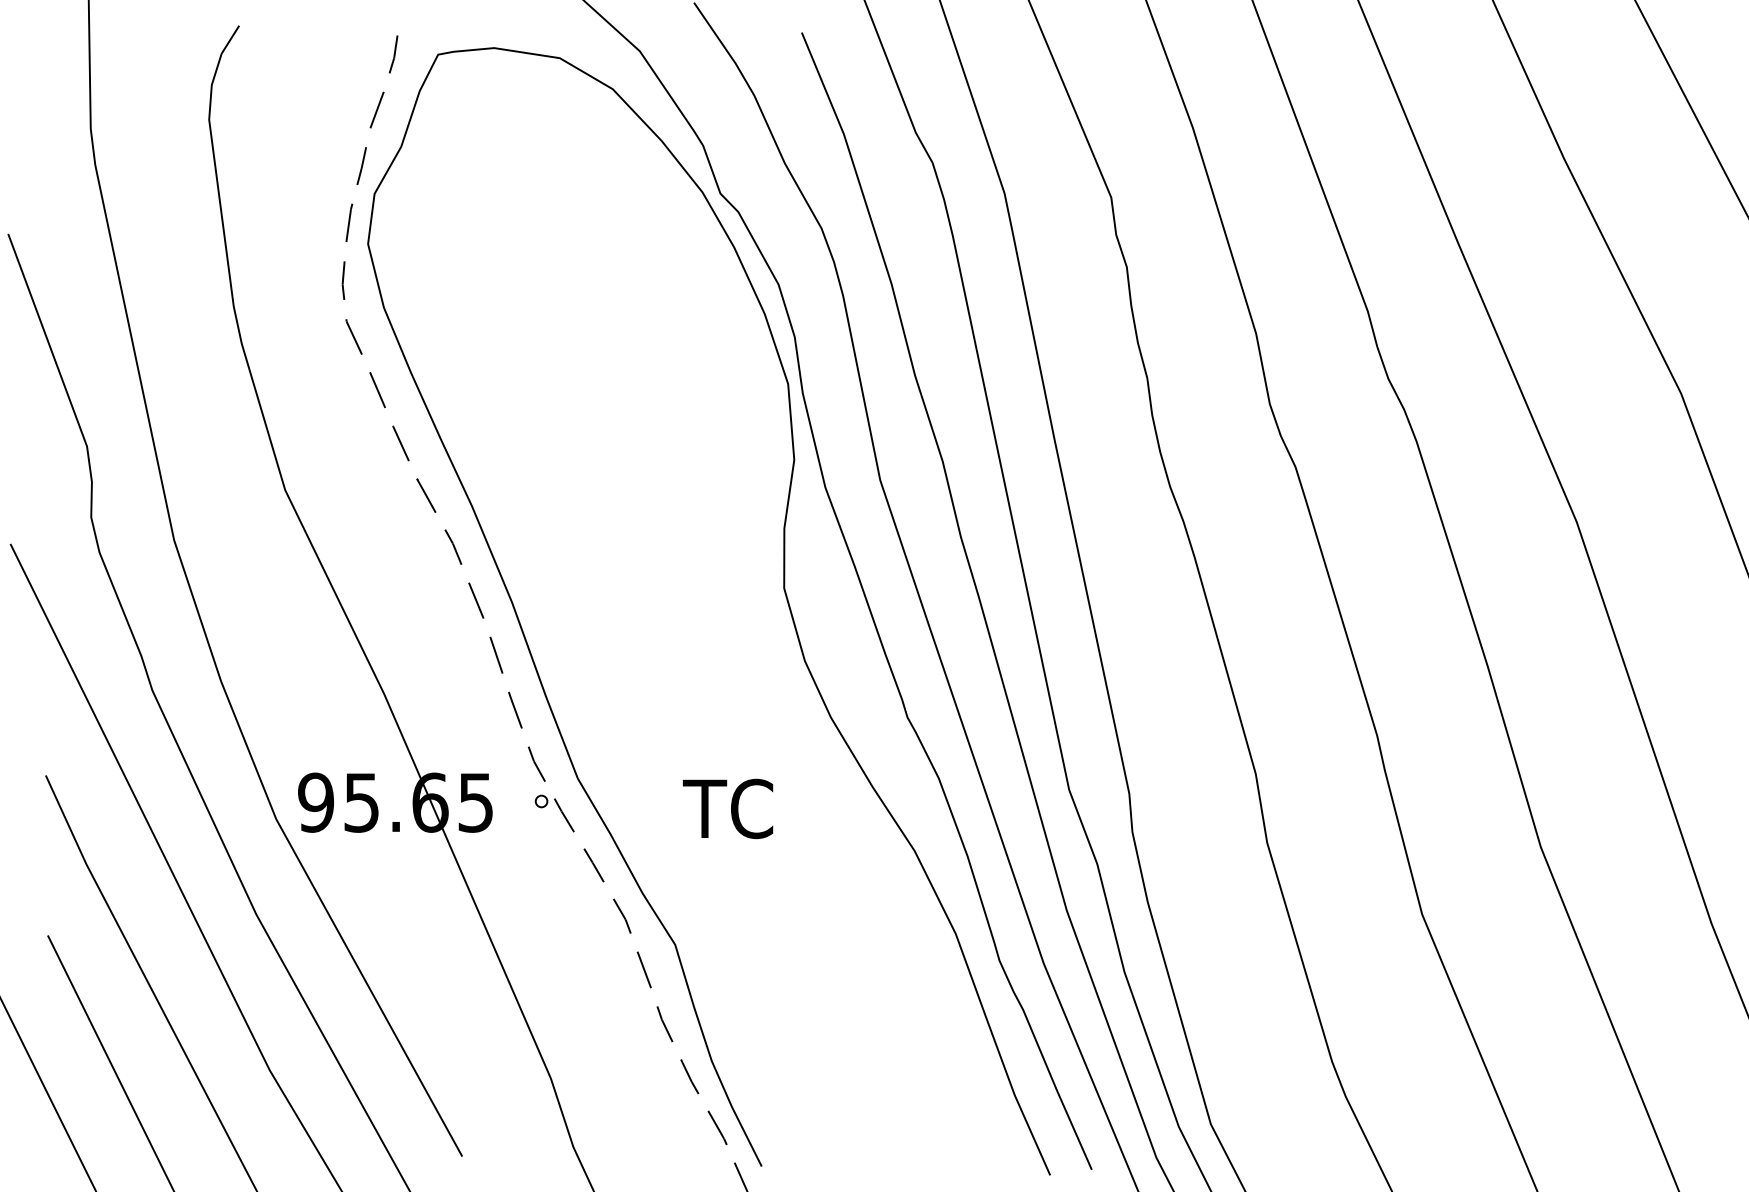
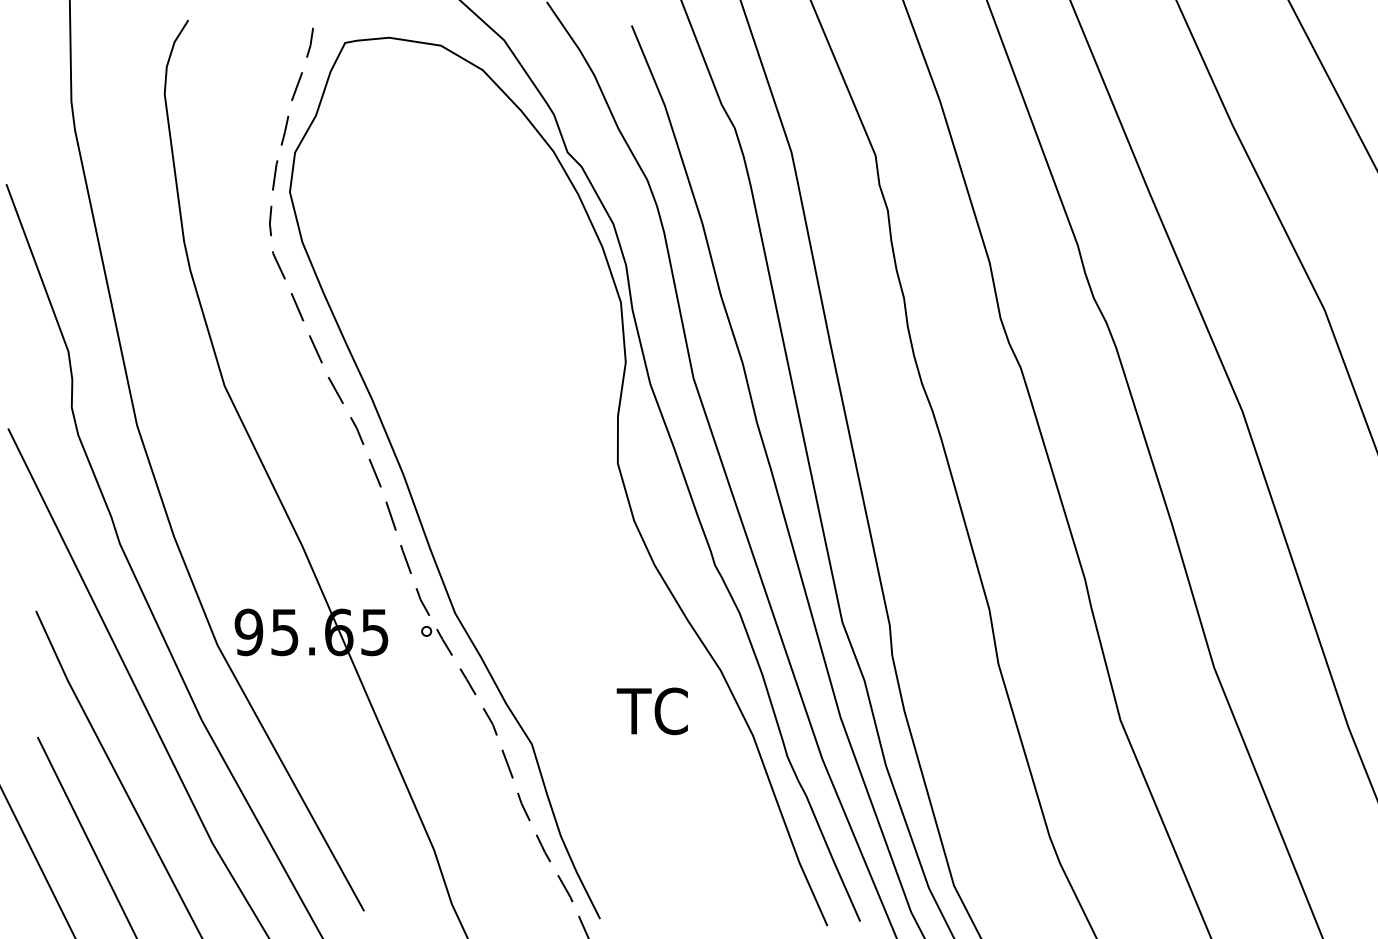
text: (728, 808) -> (652, 711), moved

